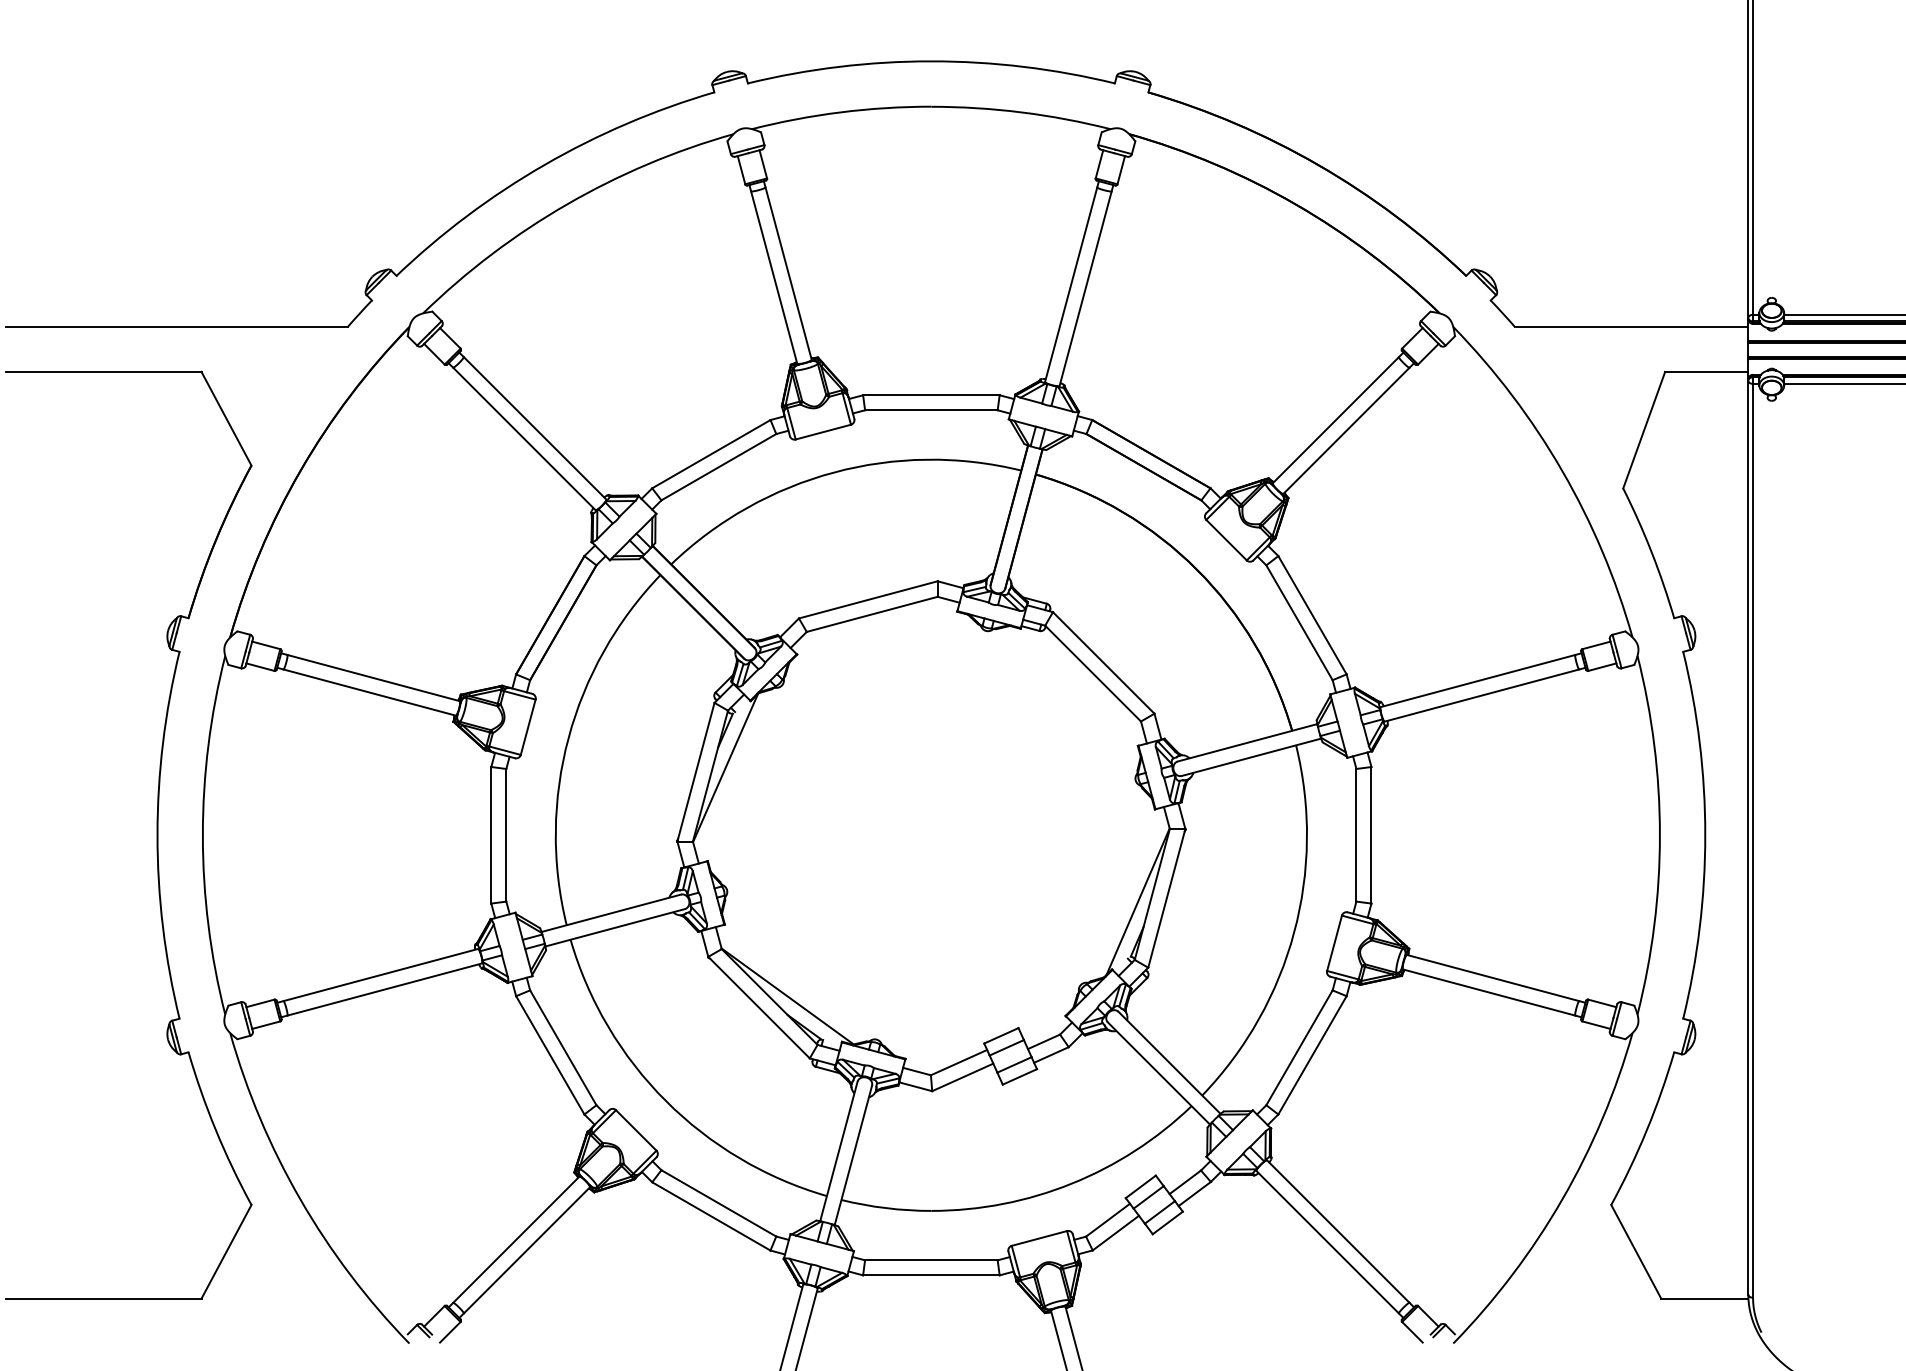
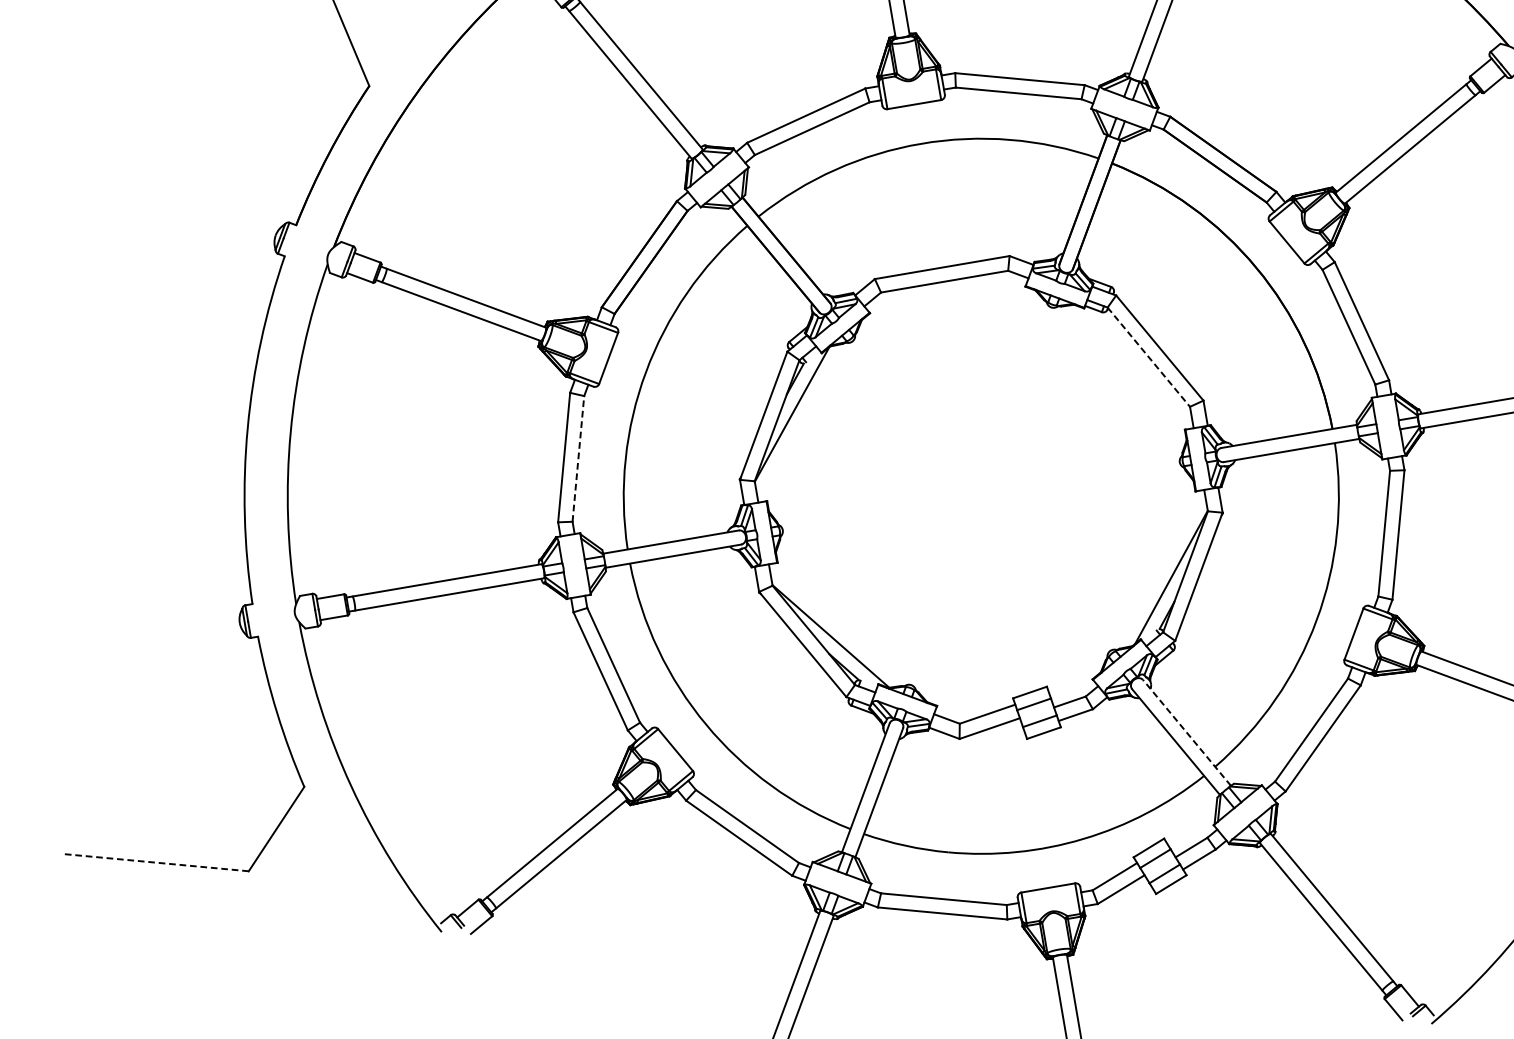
line: (1093, 673) -> (1149, 357), solid -> dashed
line: (506, 834) -> (578, 458), solid -> dashed
line: (1169, 1062) -> (1187, 732), solid -> dashed
line: (104, 1298) -> (156, 862), solid -> dashed

